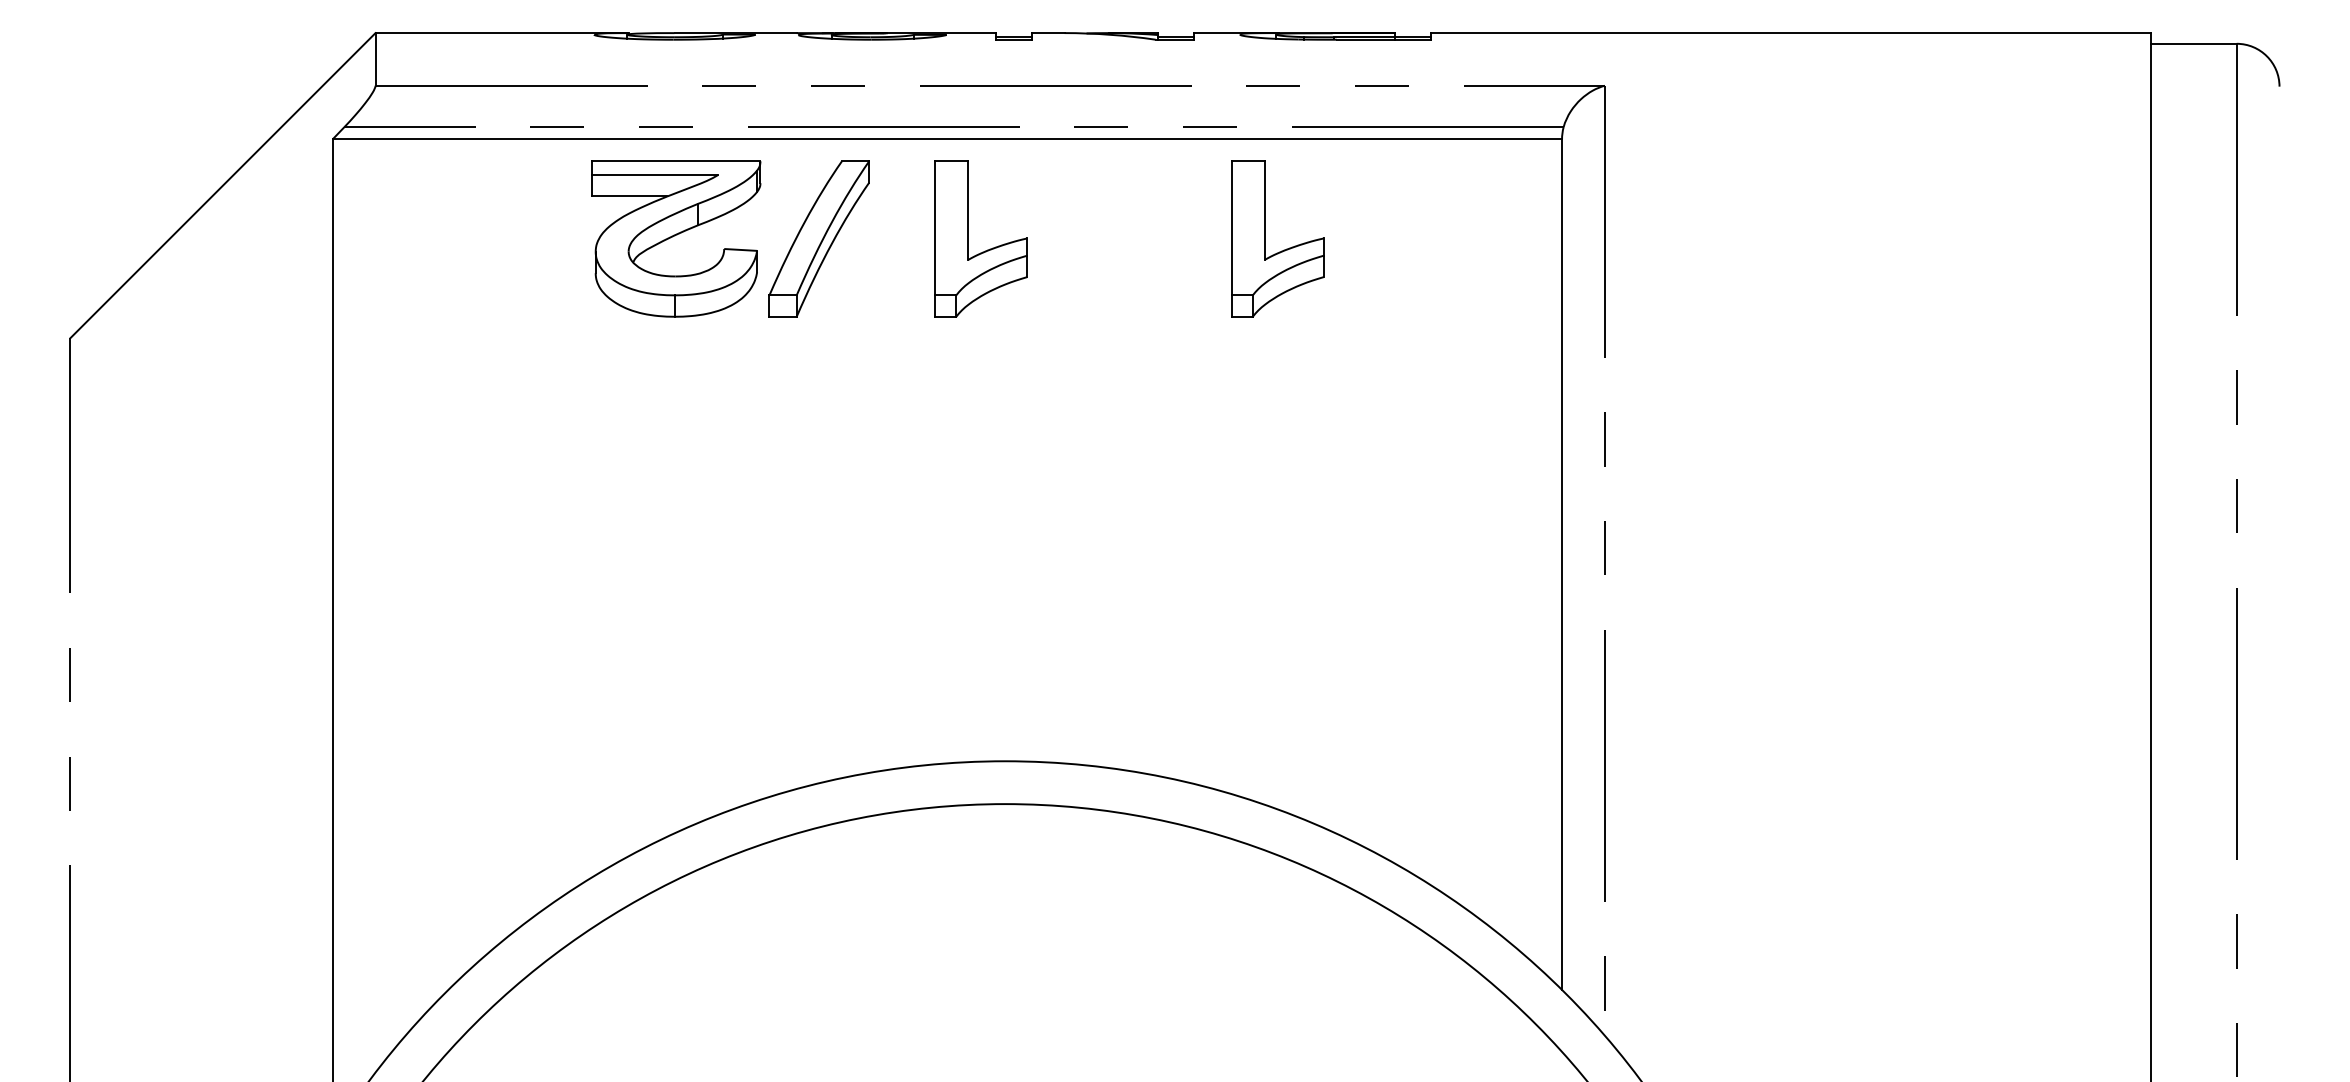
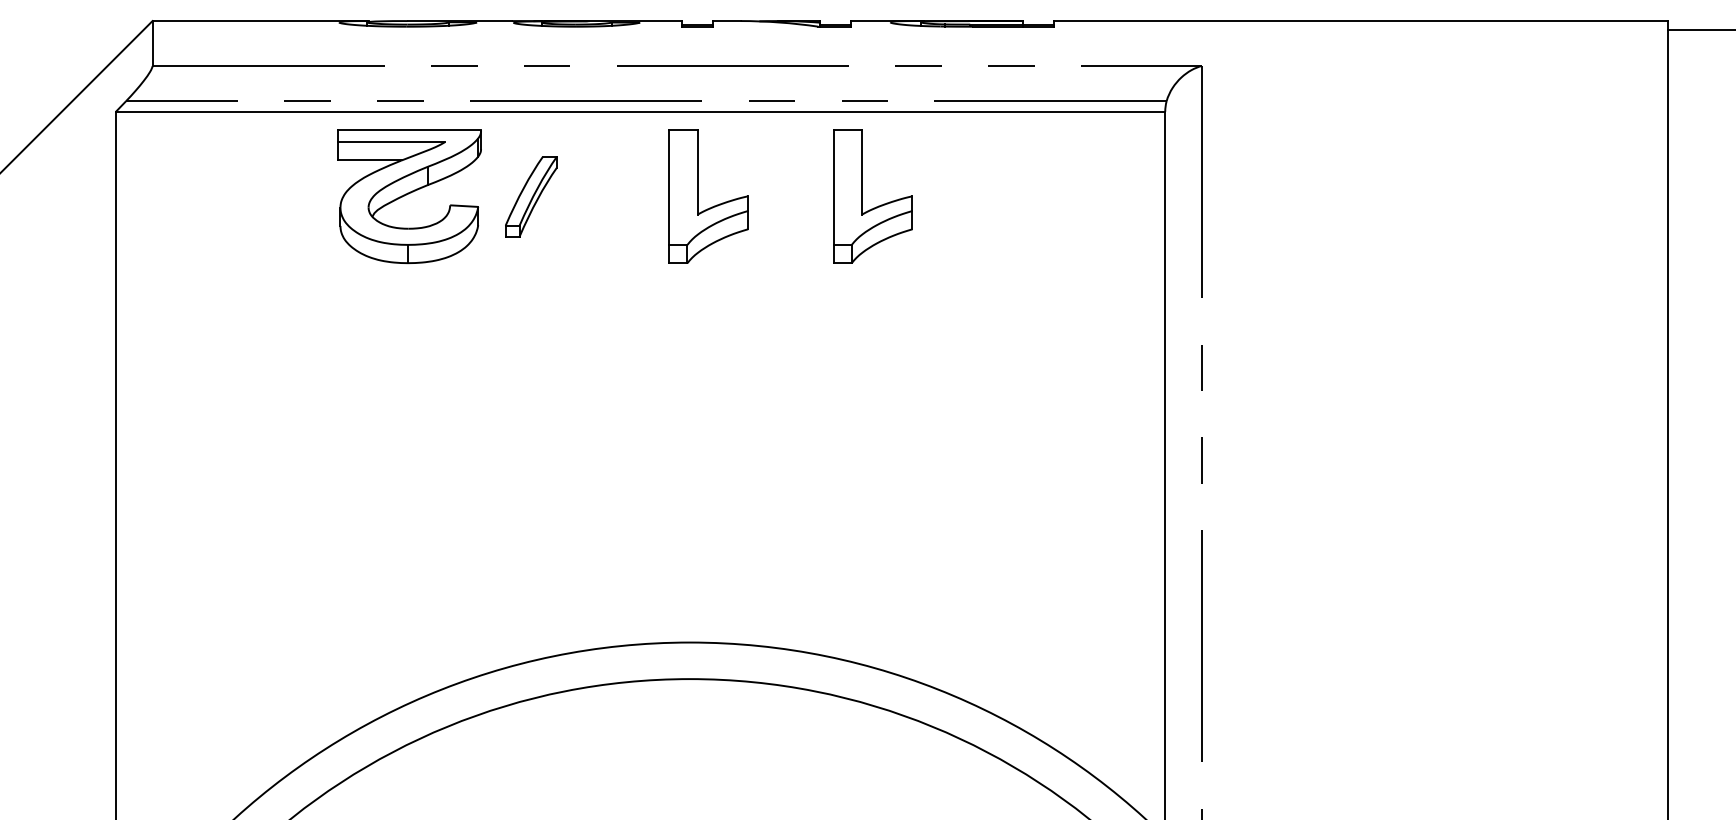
part: (818, 238) -> (530, 196), size x0.6
part: (968, 238) -> (697, 196), moved
part: (1265, 238) -> (862, 196), moved

